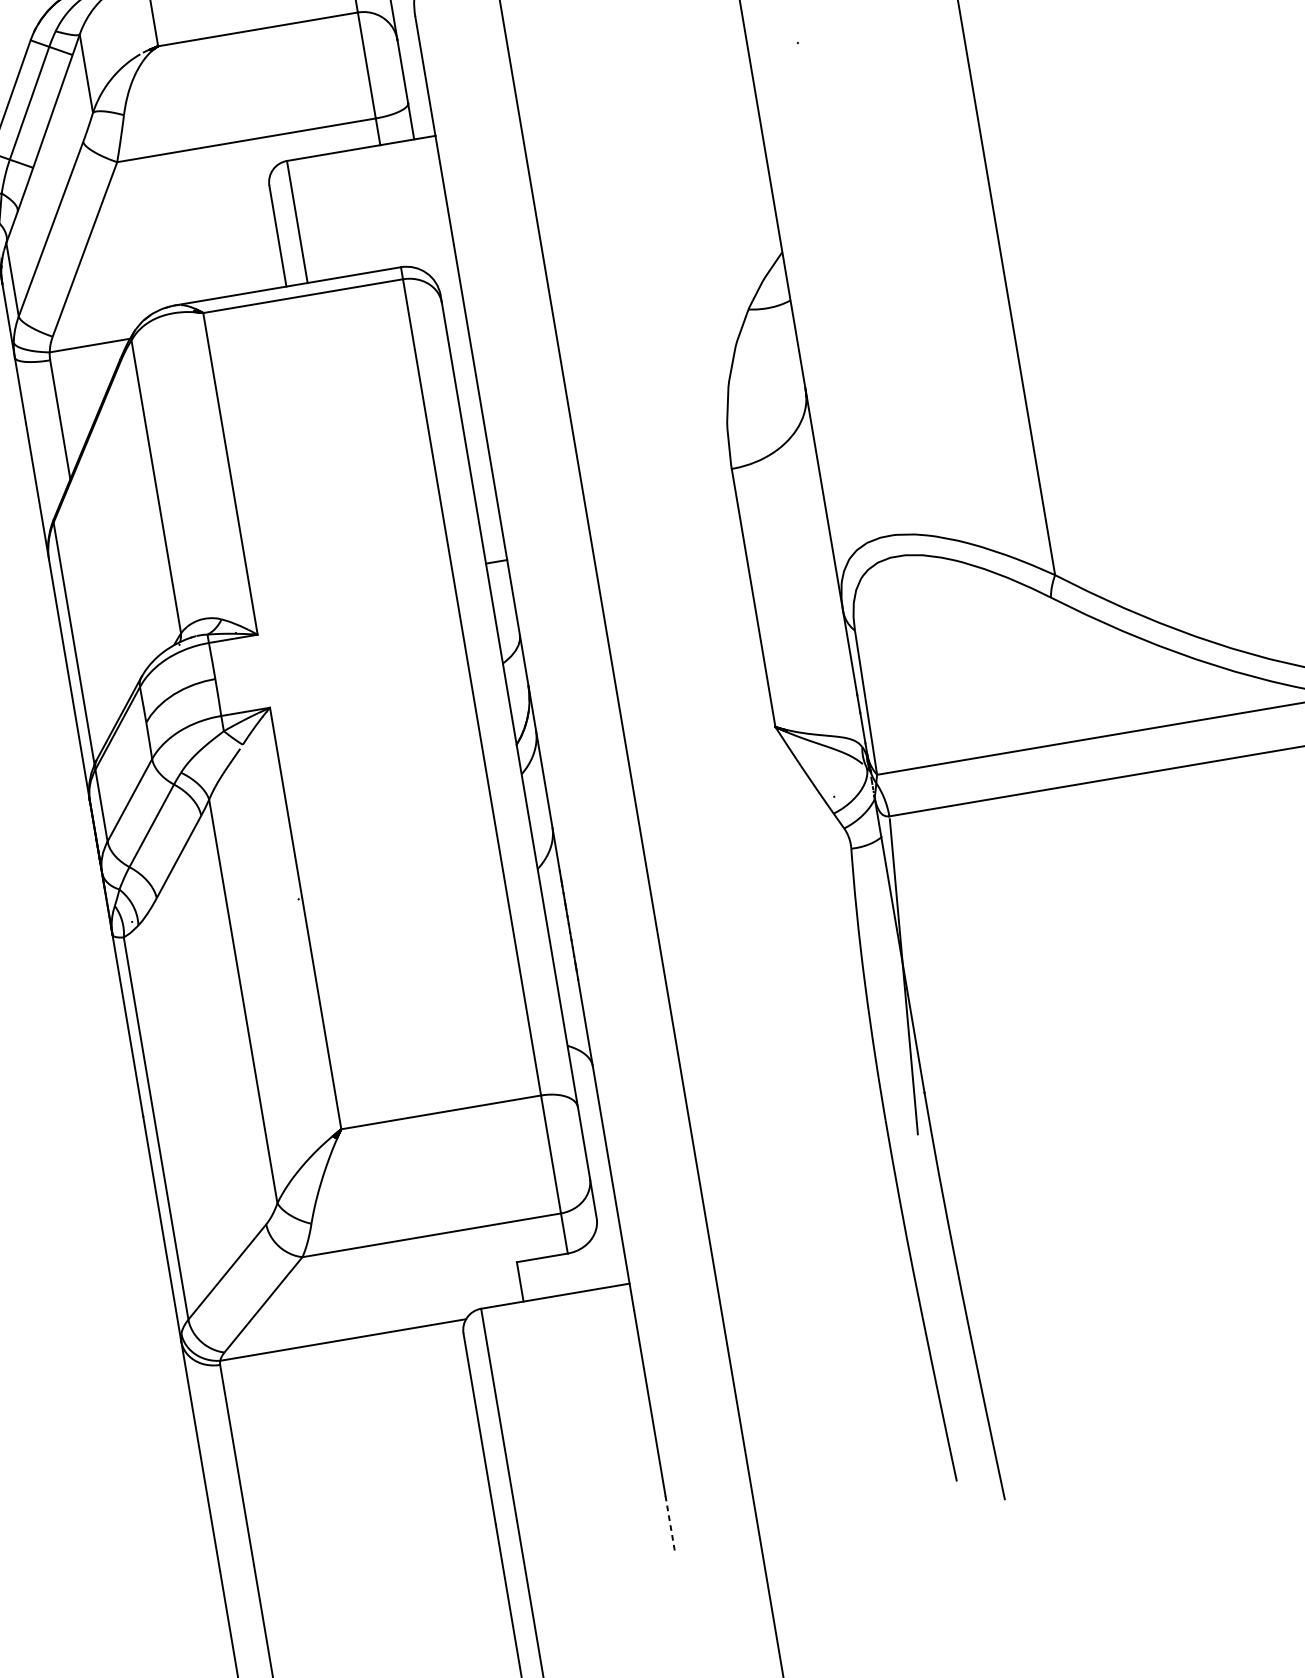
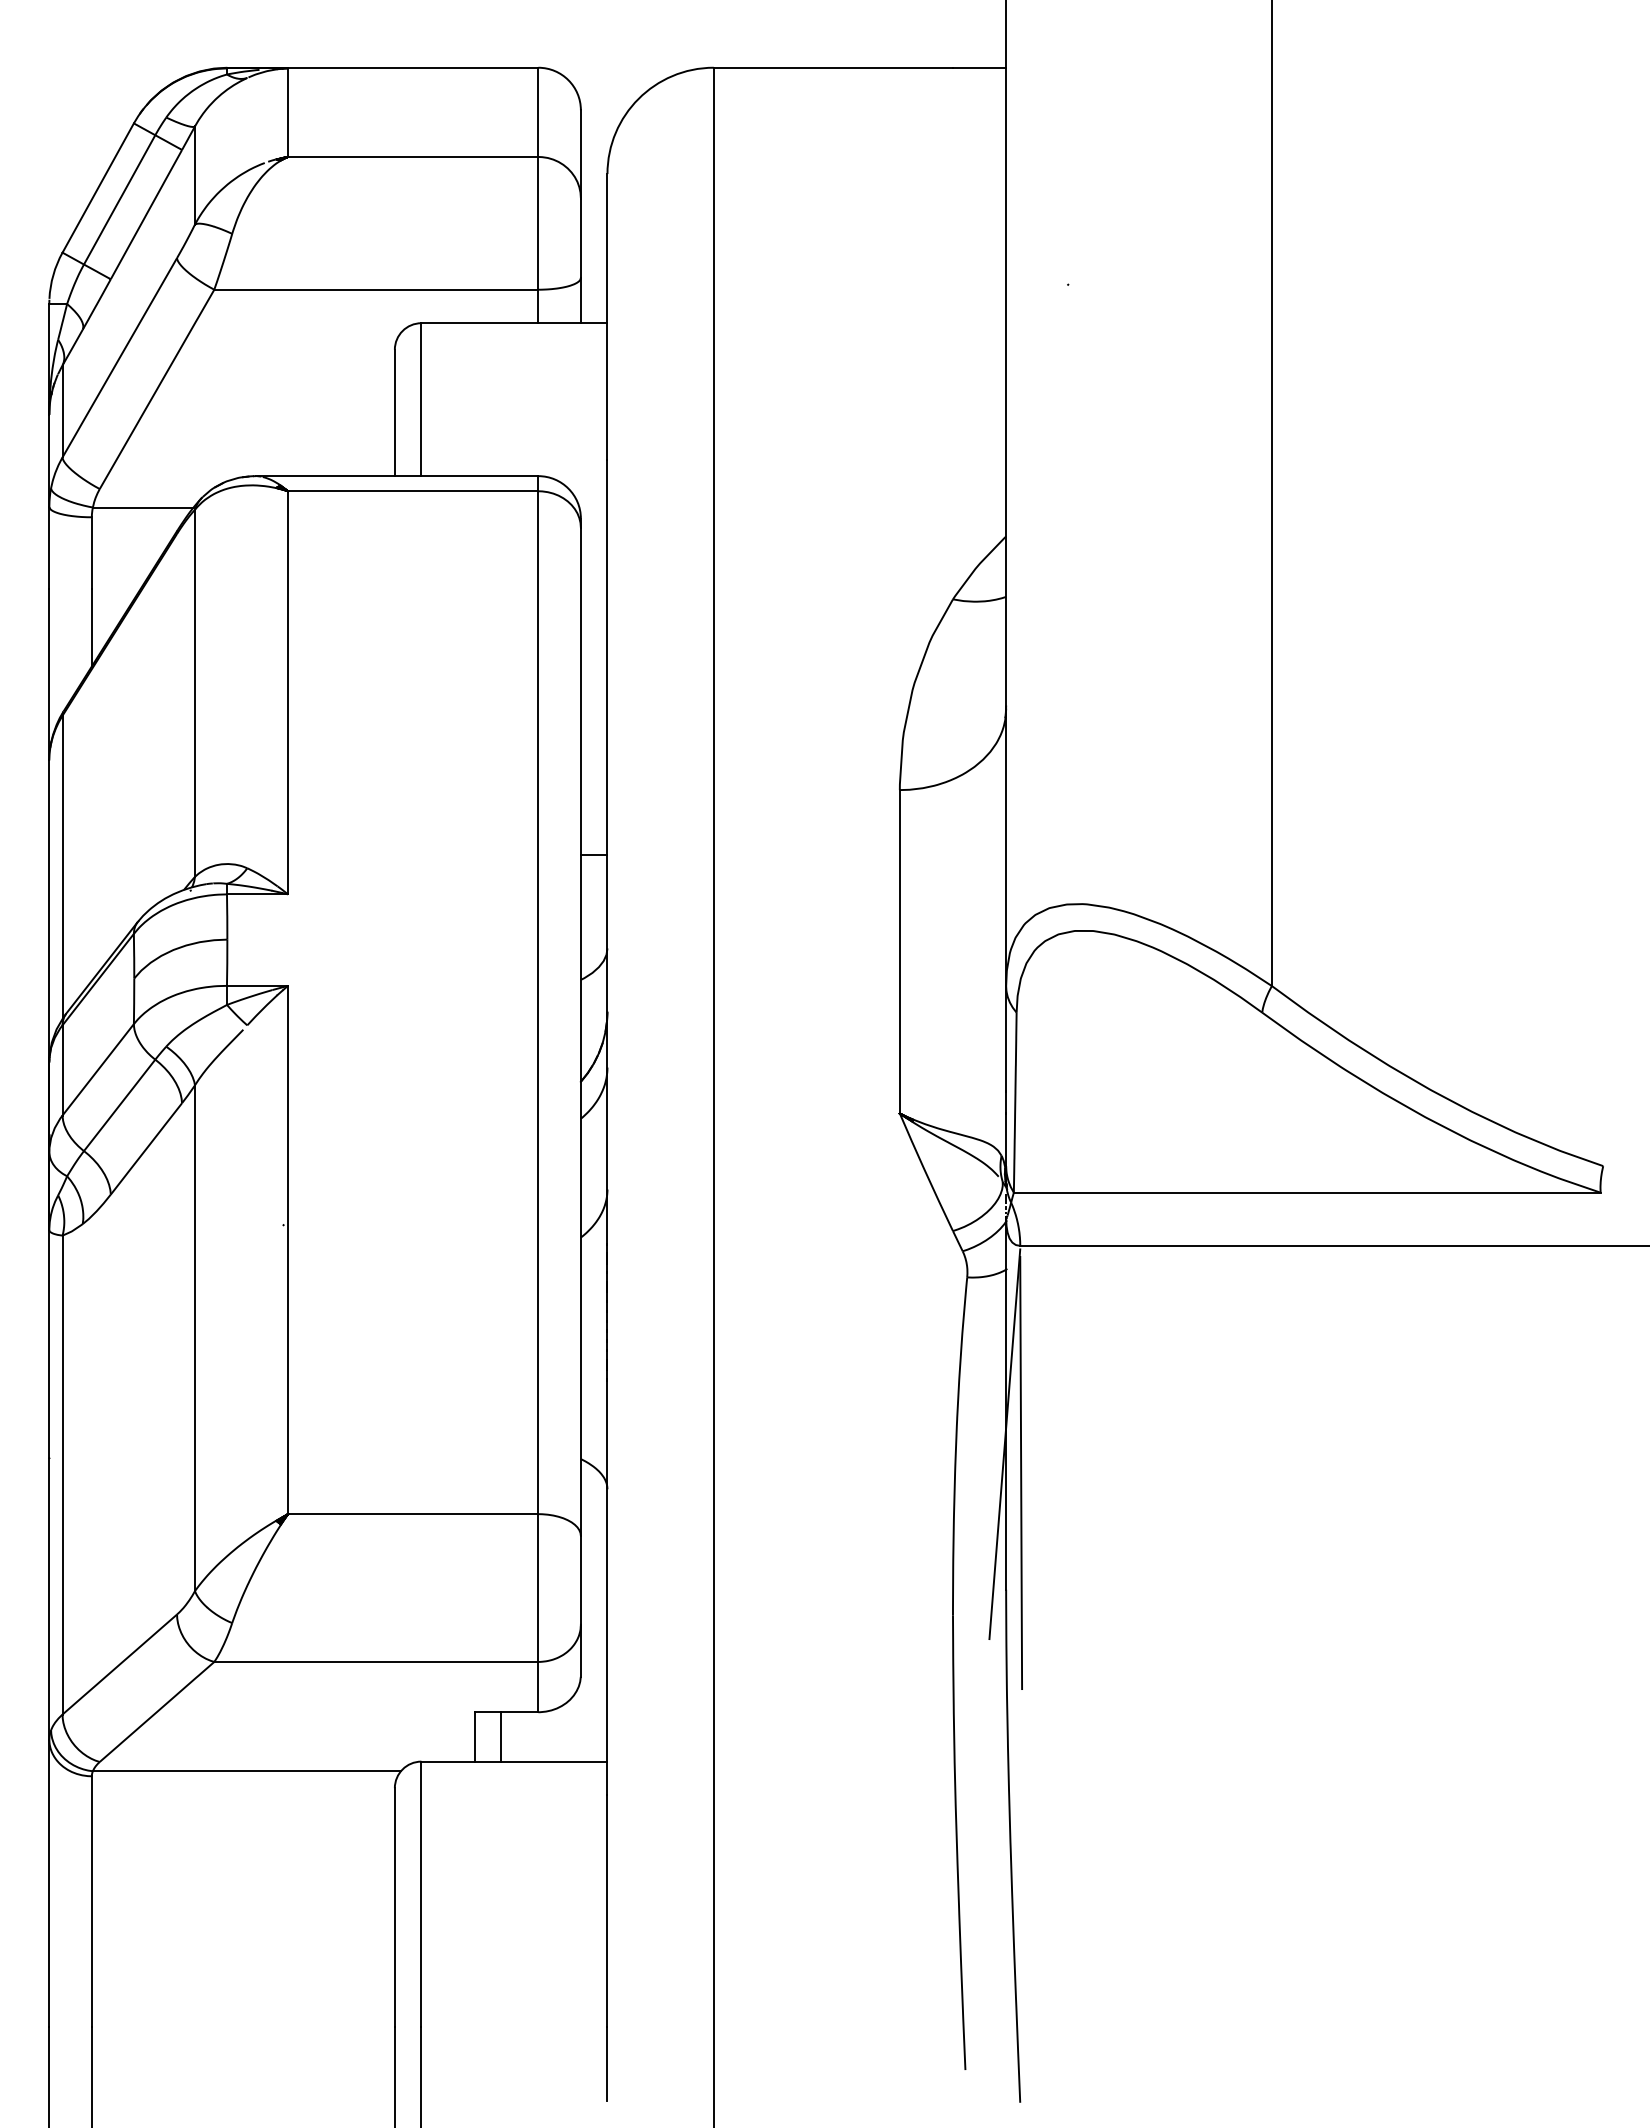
line: (920, 997) -> (1021, 1472), added
line: (541, 1277) -> (501, 1736), added
line: (670, 1525) -> (607, 2064), dashed -> solid

